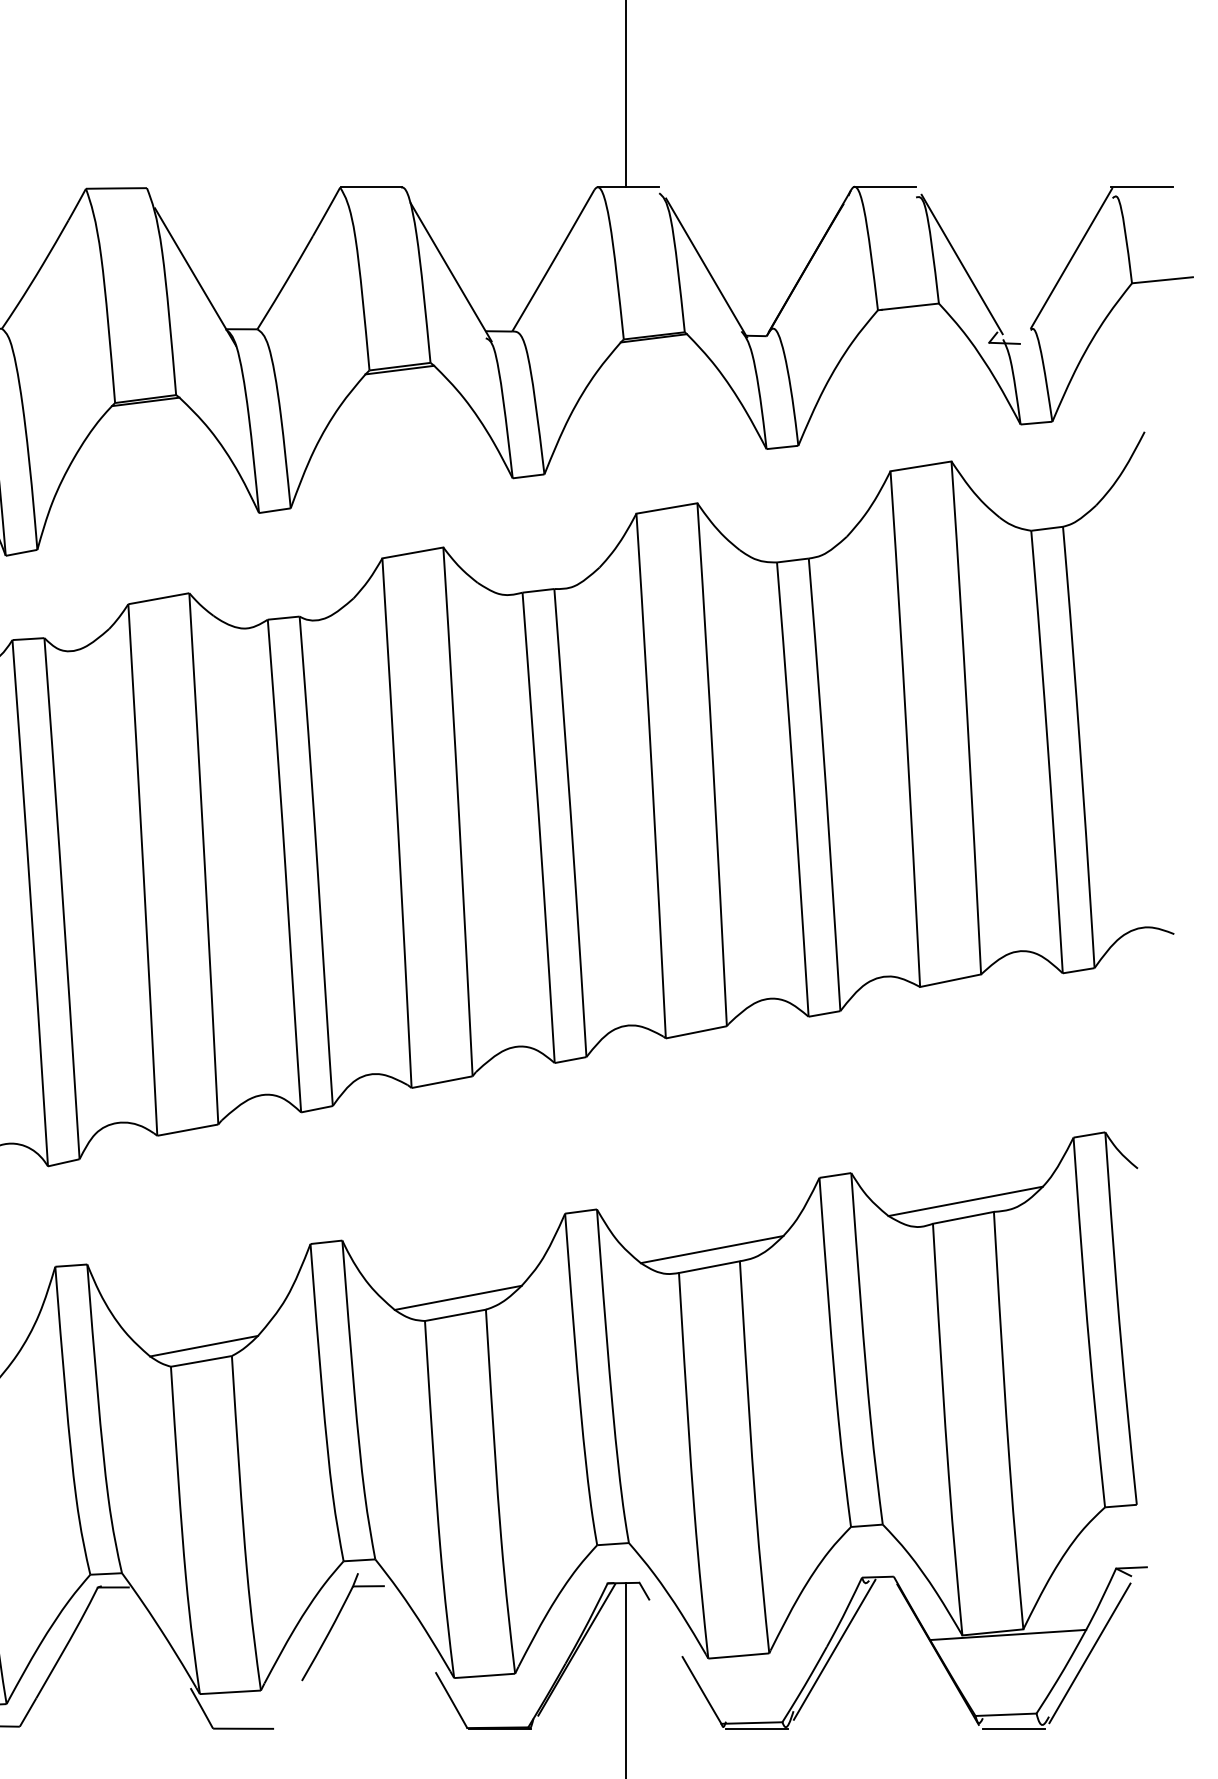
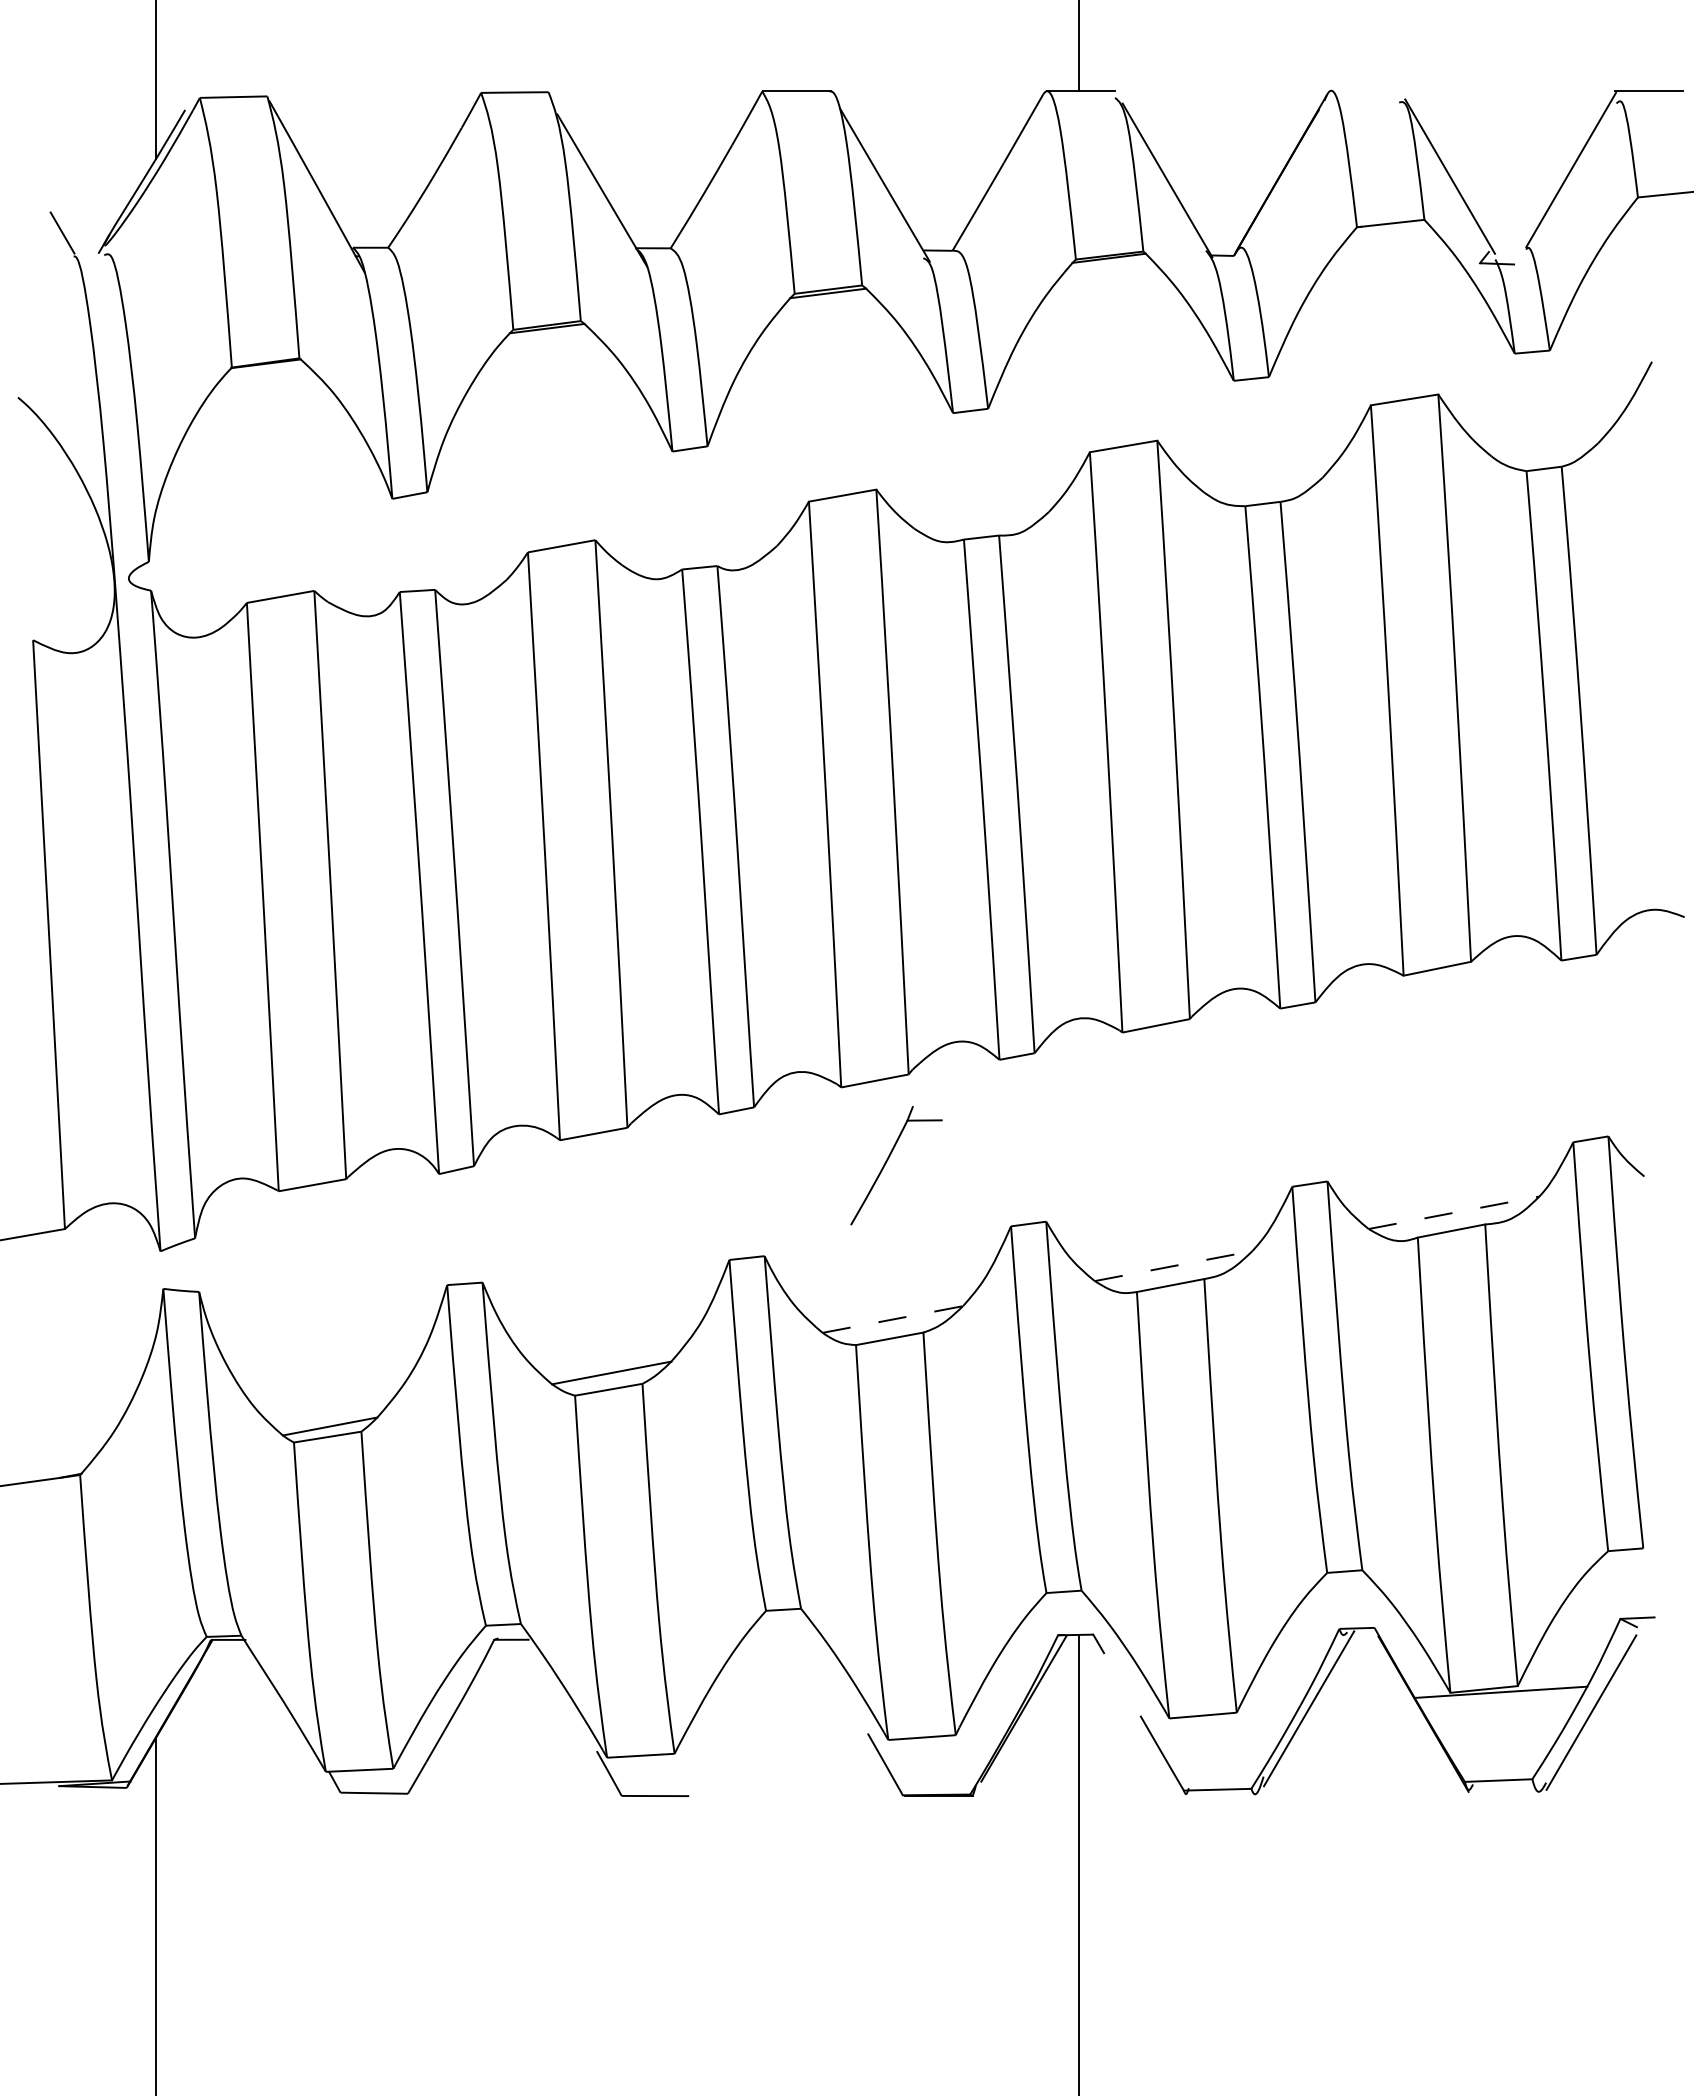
line: (884, 187) -> (1364, 91), removed
line: (966, 1201) -> (1454, 1212), solid -> dashed
line: (712, 1249) -> (1174, 1266), solid -> dashed
line: (458, 1297) -> (893, 1319), solid -> dashed
part: (335, 1622) -> (888, 1160), moved
line: (756, 1729) -> (1222, 1796), removed
line: (1014, 1729) -> (1507, 1796), removed

